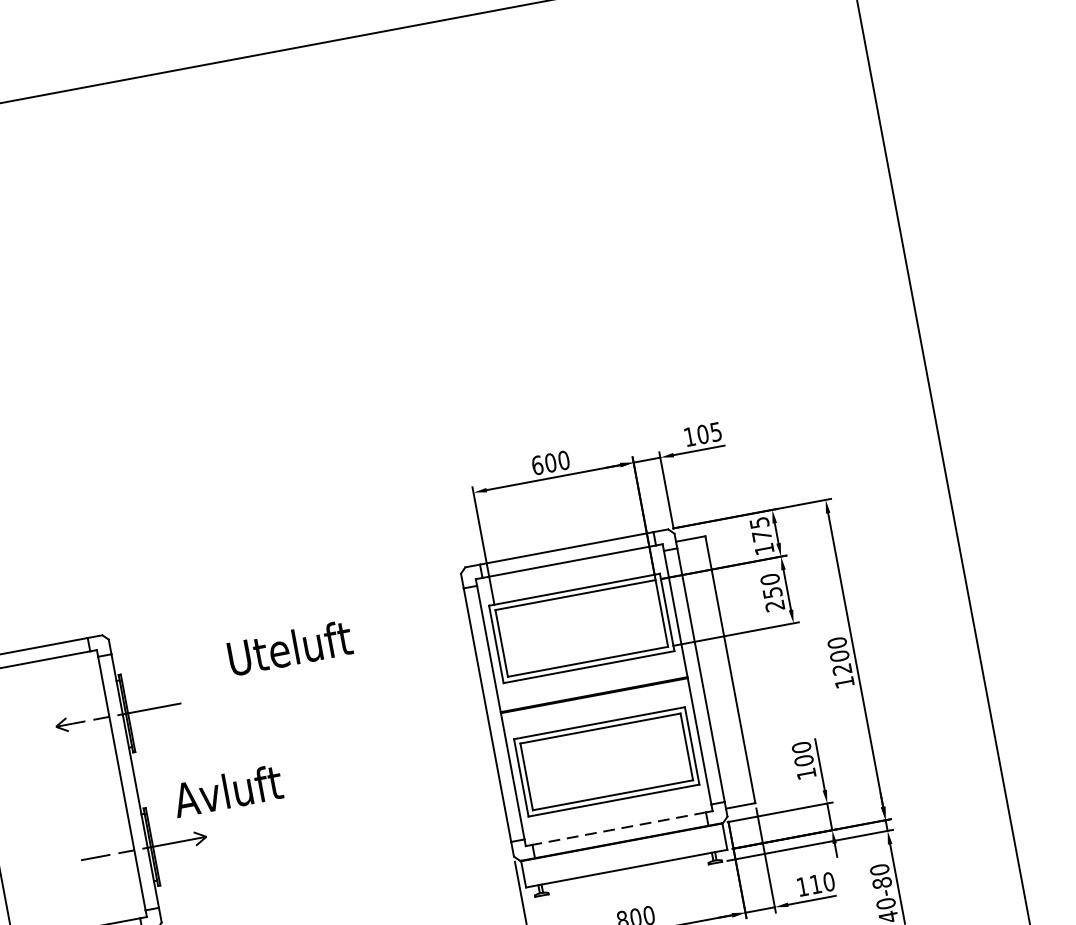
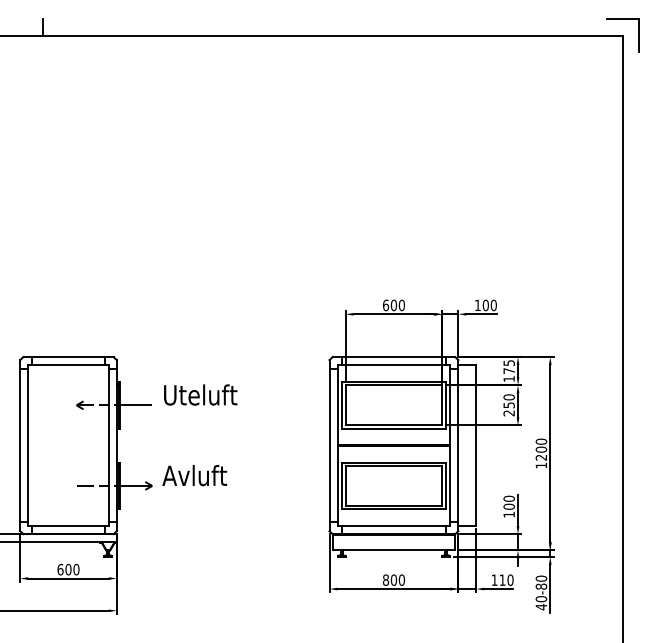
text: (715, 432) -> (493, 305), 105 -> 100
text: (289, 647) -> (200, 394), moved
text: (227, 791) -> (194, 475), moved
line: (618, 829) -> (393, 526), dashed -> solid

